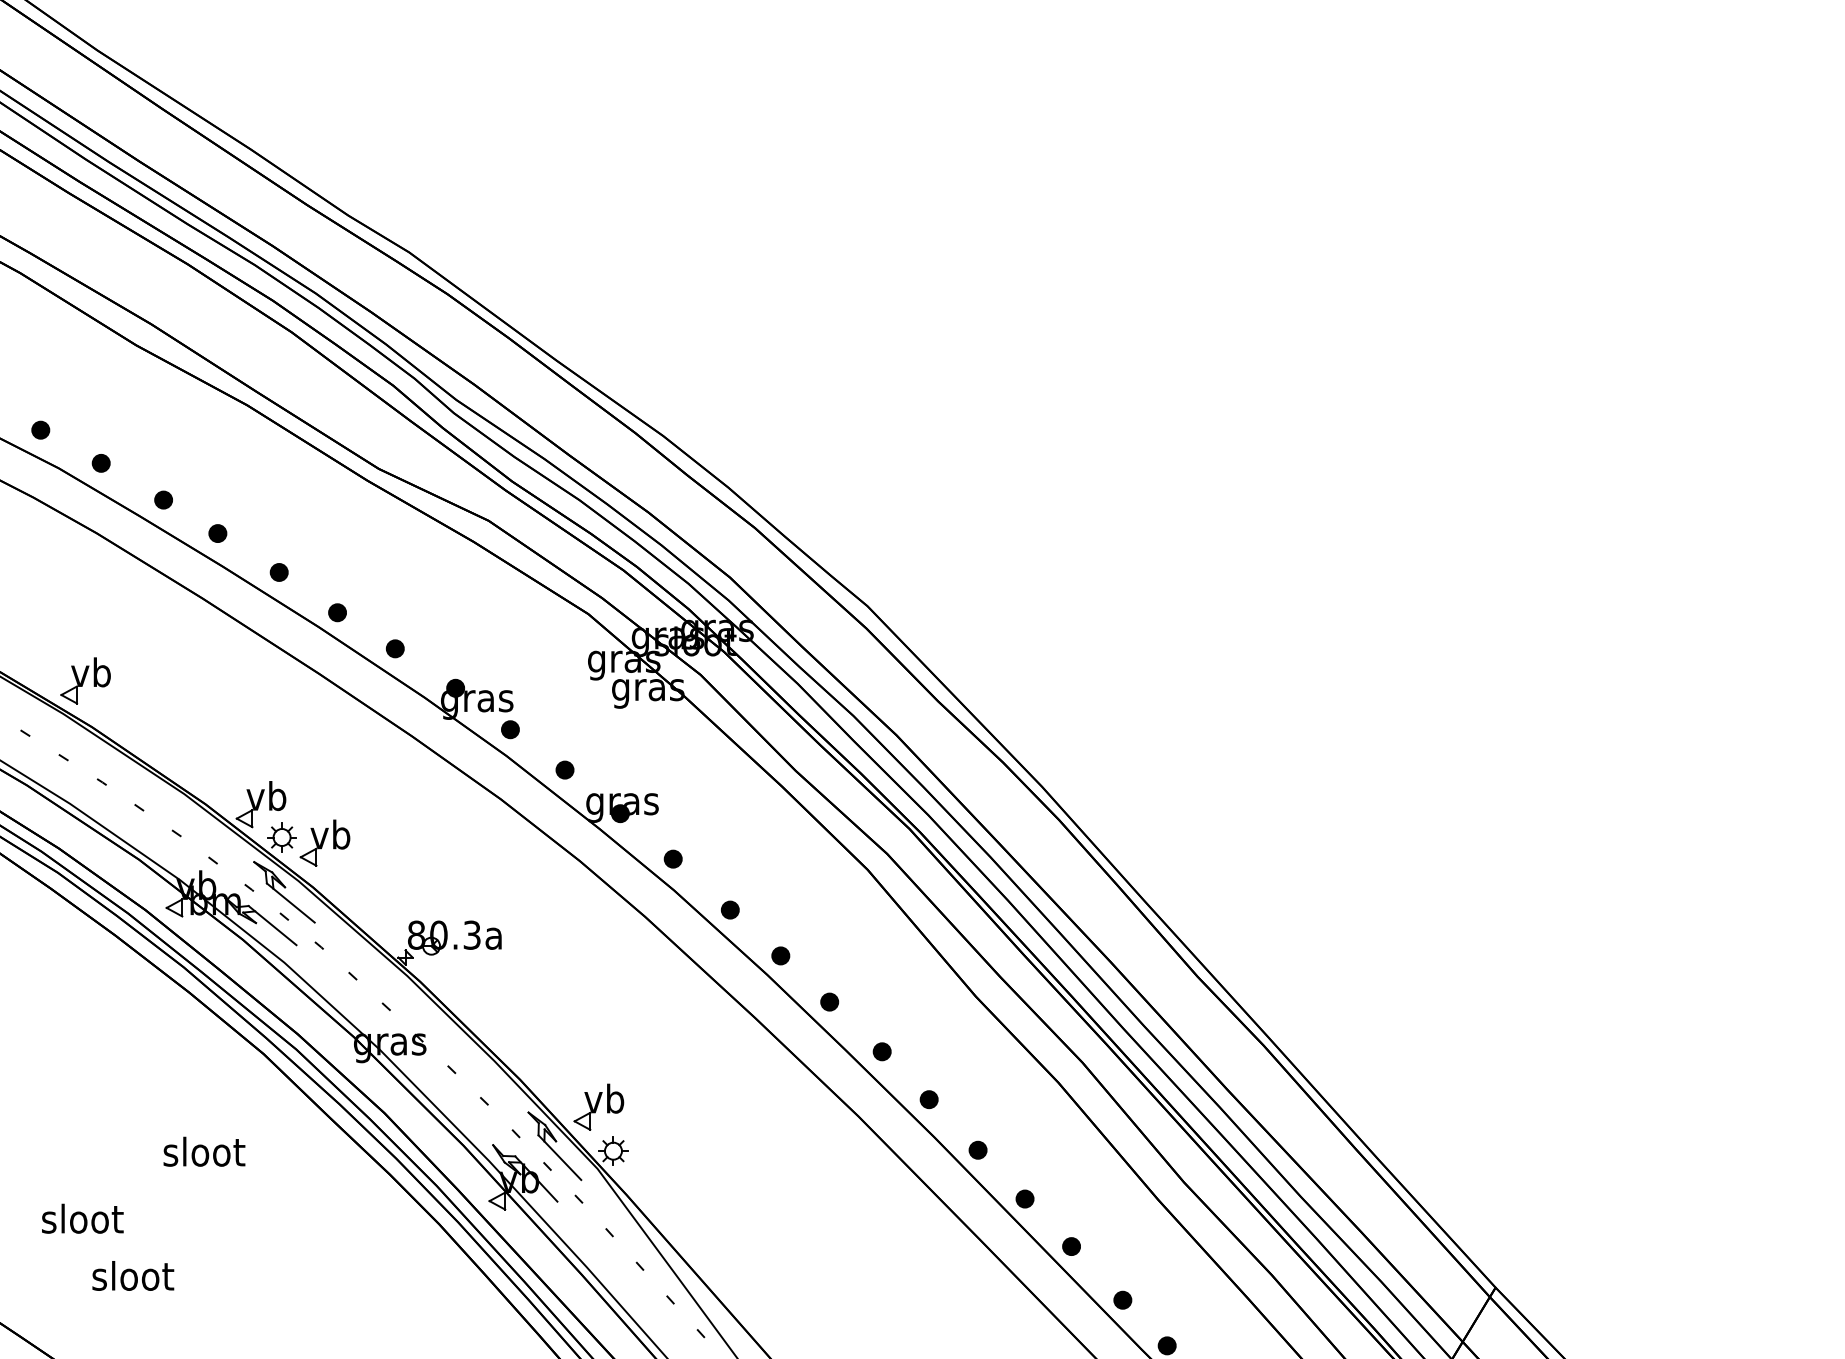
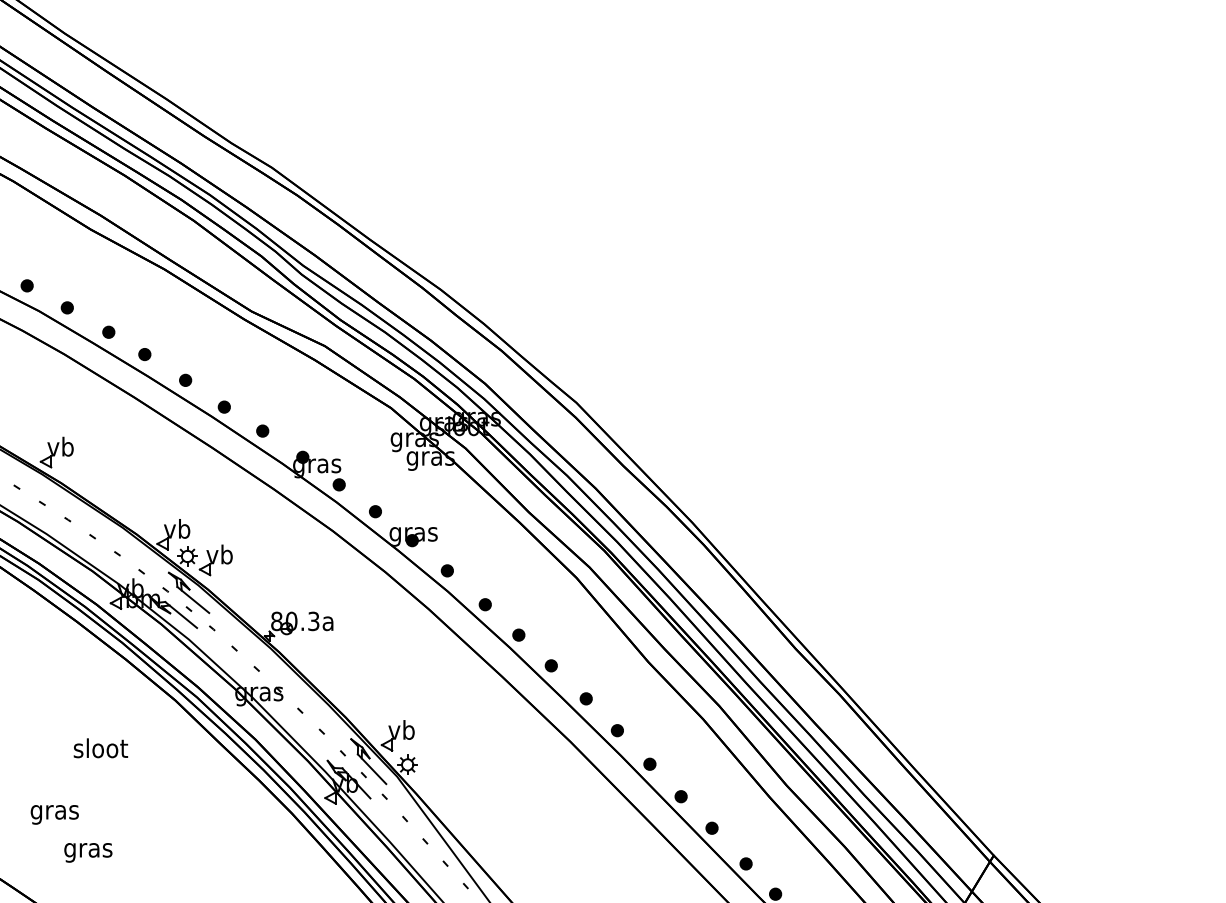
text: (203, 1152) -> (100, 748), moved
text: (83, 1221) -> (55, 811), sloot -> gras
text: (133, 1278) -> (88, 849), sloot -> gras

